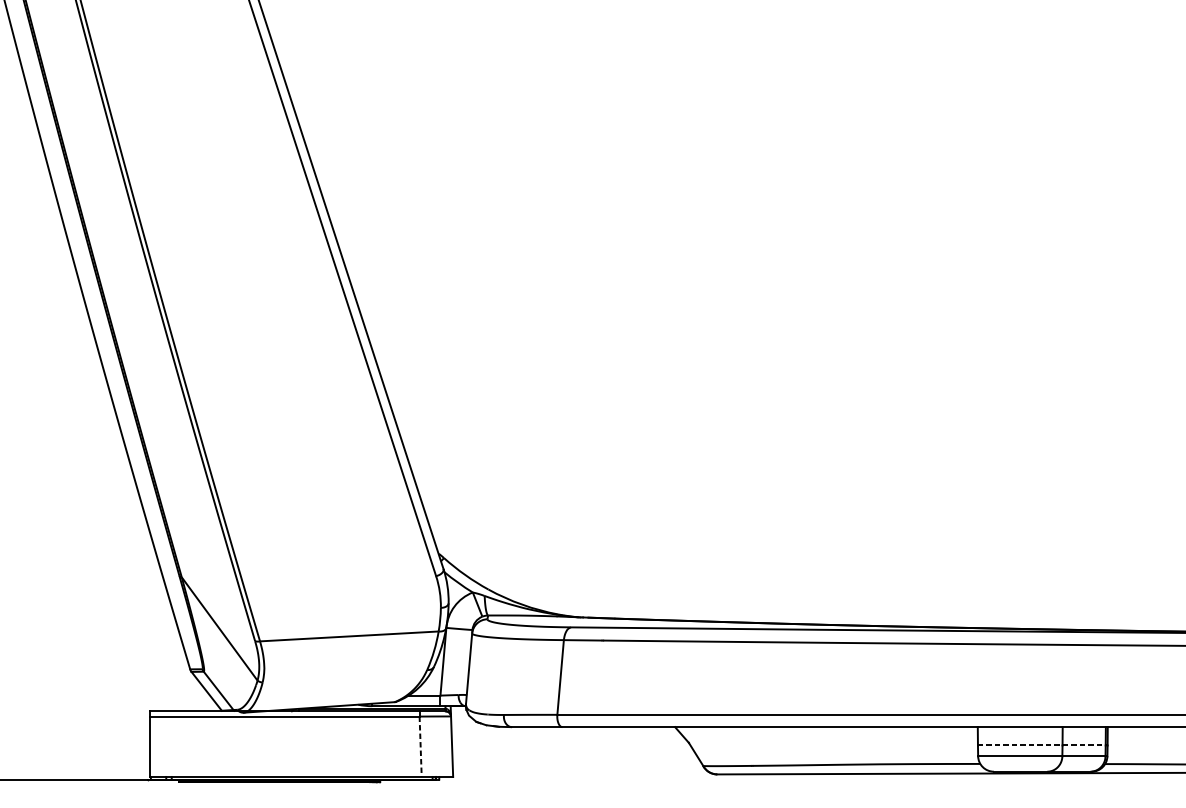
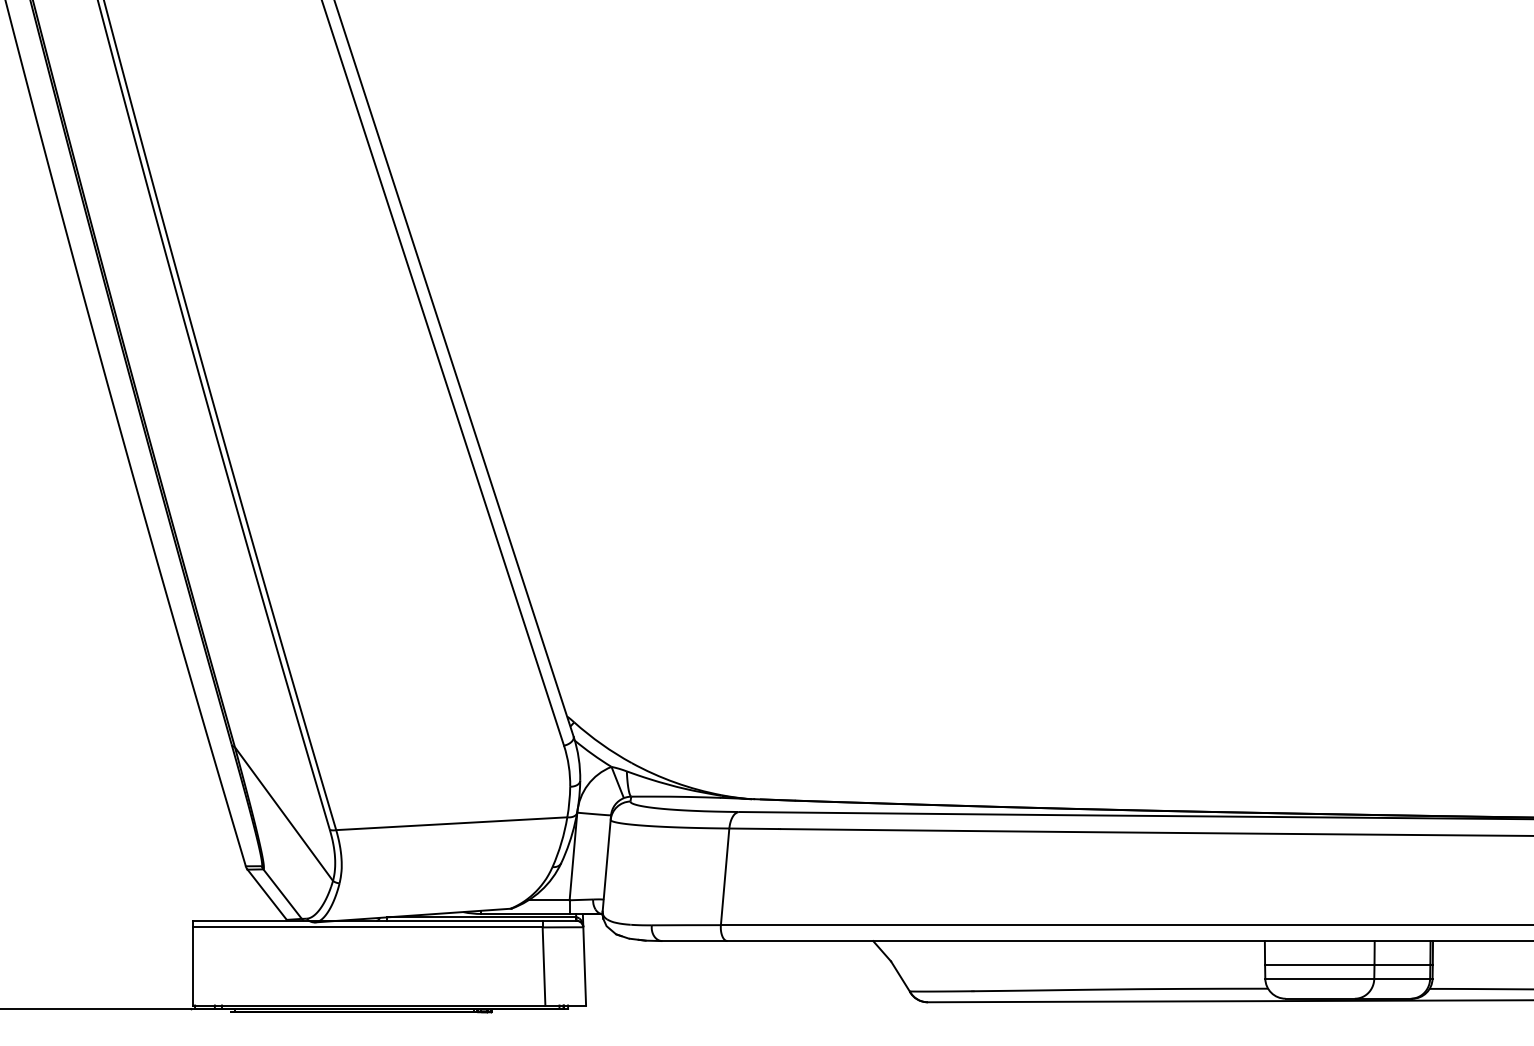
line: (1042, 745) -> (1348, 964), dashed -> solid
line: (421, 746) -> (544, 966), dashed -> solid

